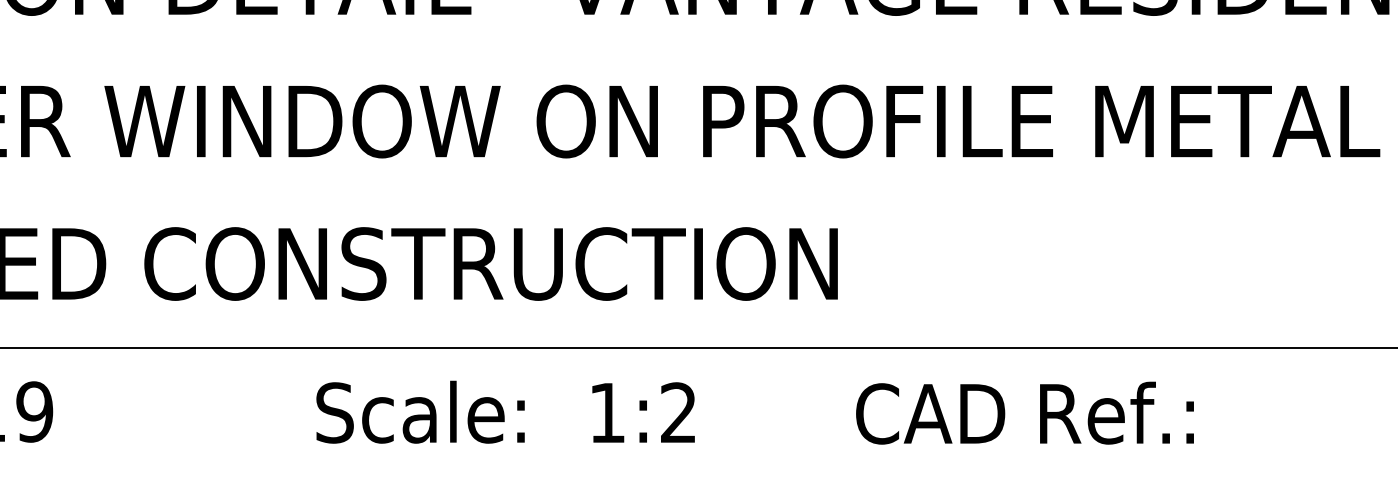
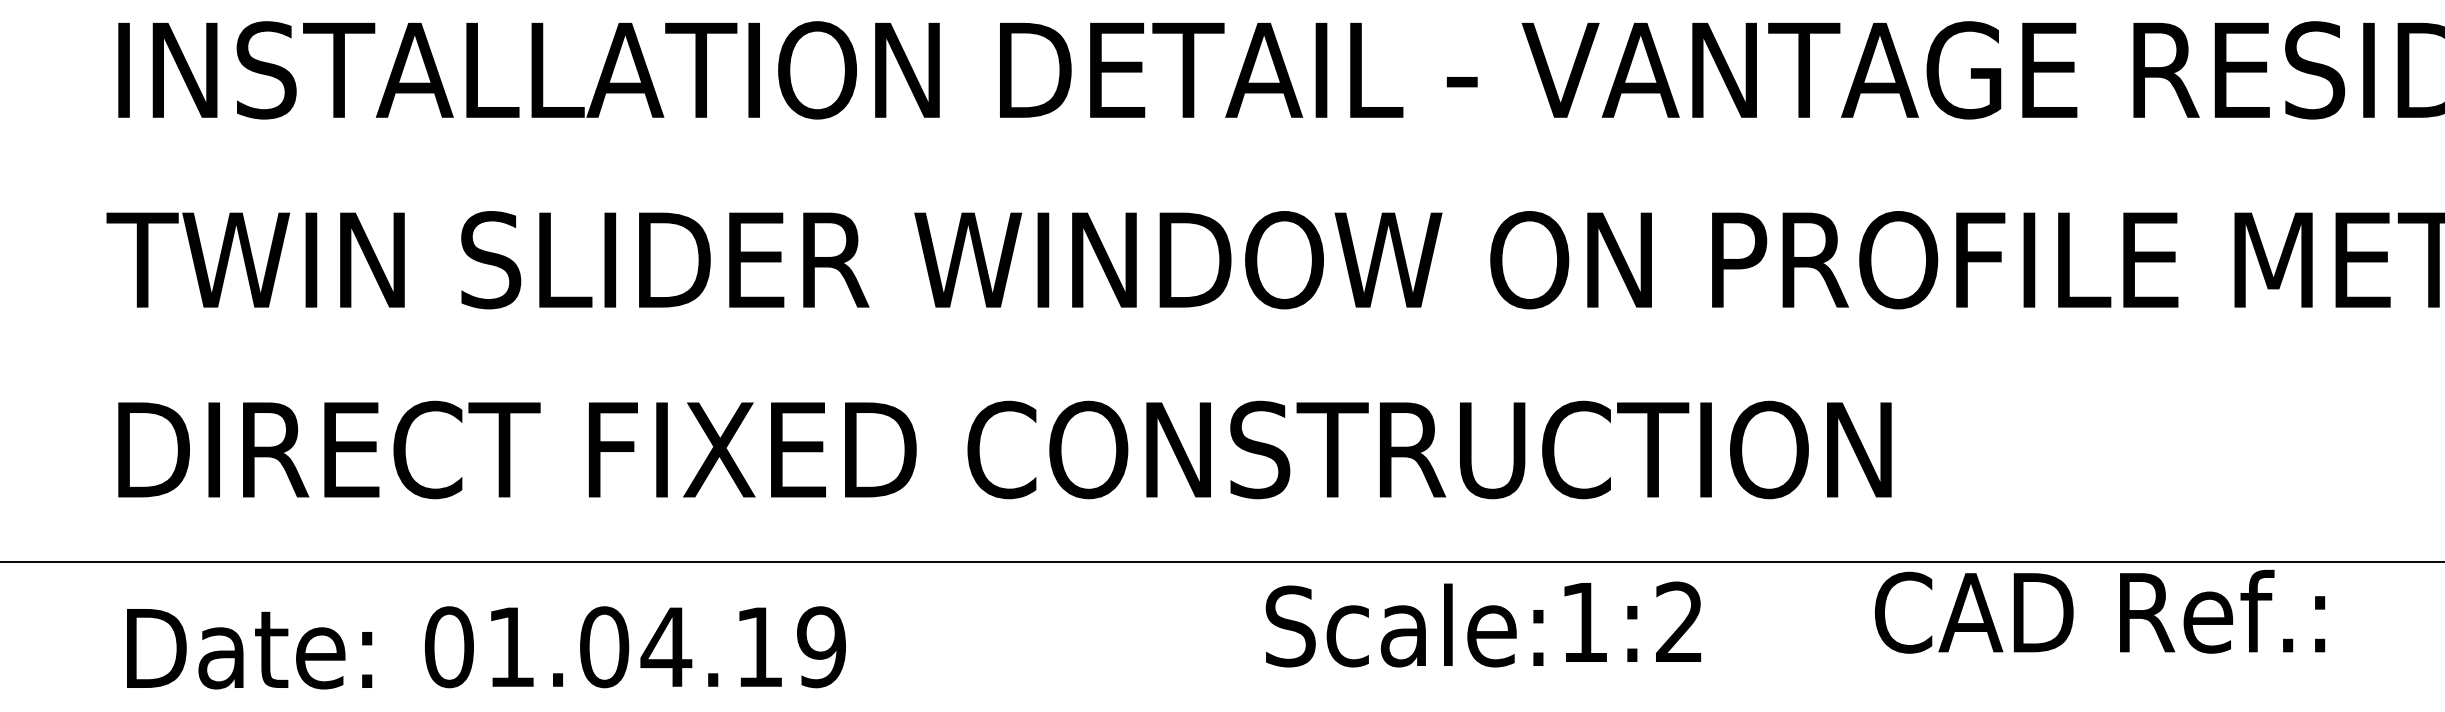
text: (420, 412) -> (1404, 625), moved
text: (643, 412) -> (1632, 621), moved
text: (1024, 412) -> (2099, 611), moved

